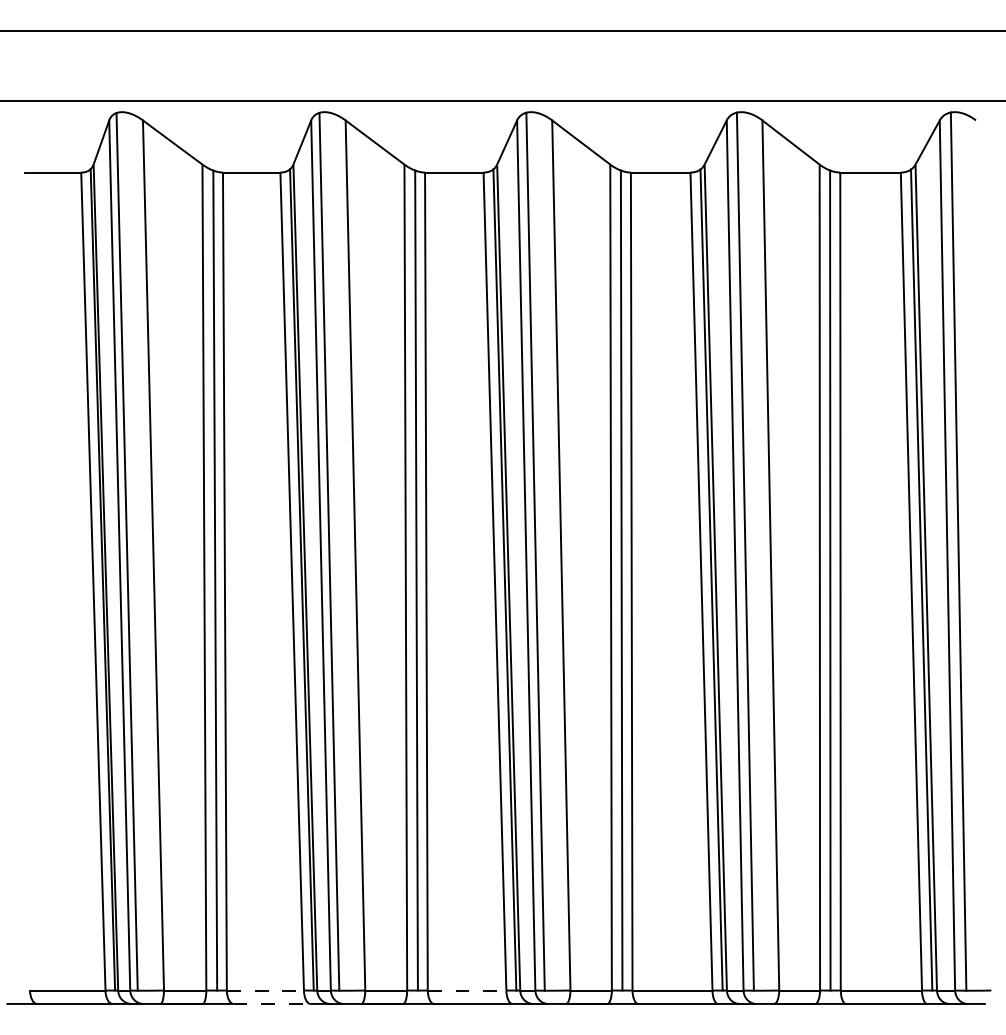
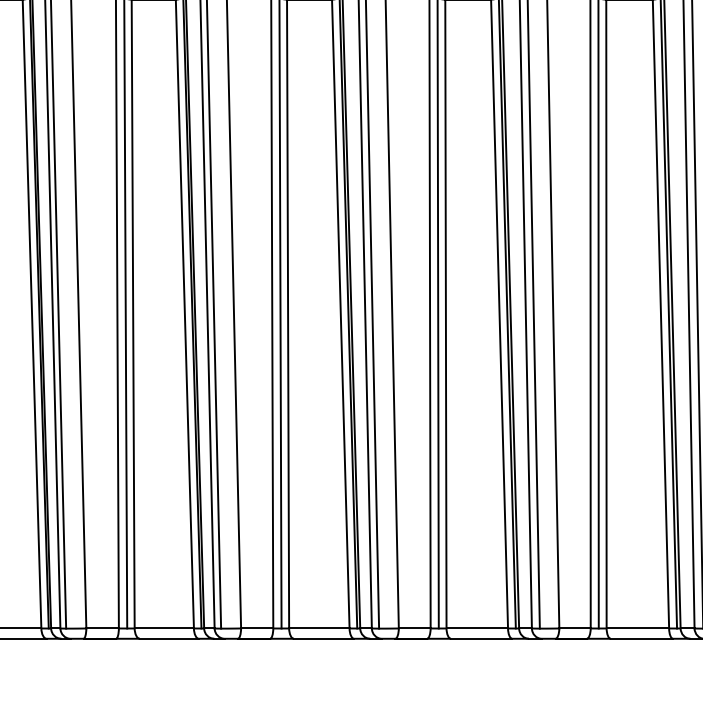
line: (265, 990) -> (164, 628), dashed -> solid
line: (467, 990) -> (319, 628), dashed -> solid
line: (272, 1003) -> (169, 638), dashed -> solid

